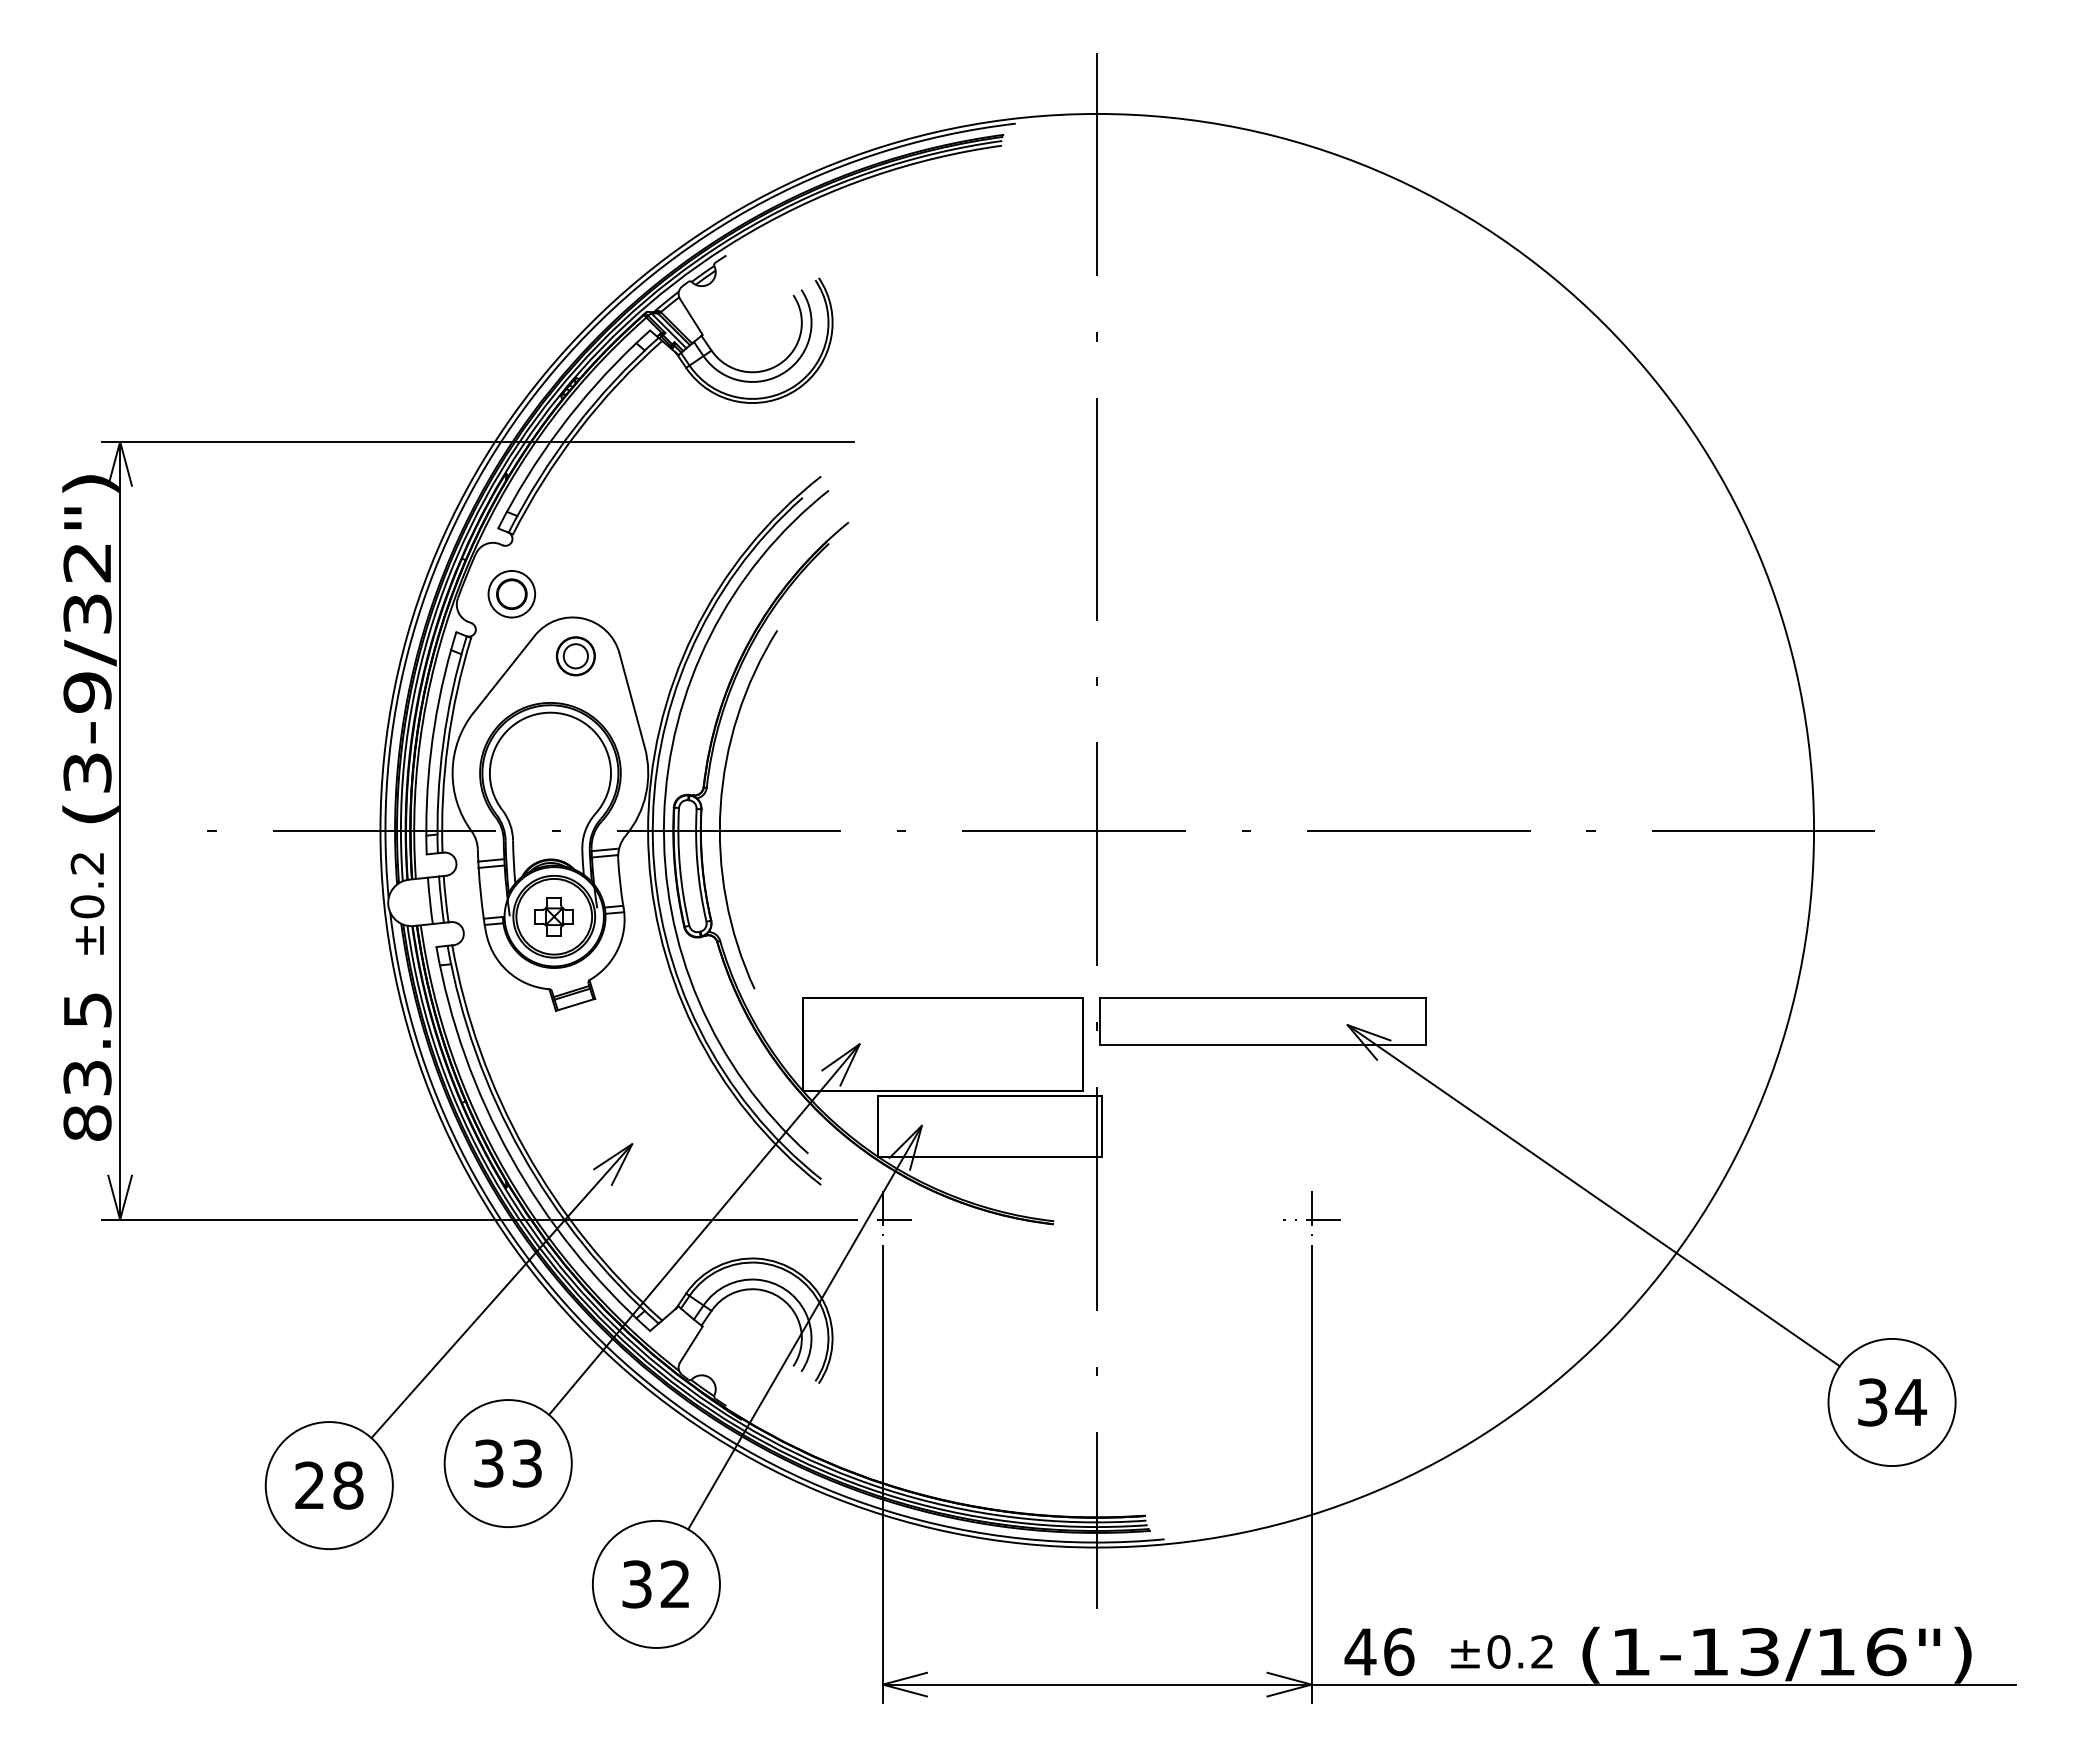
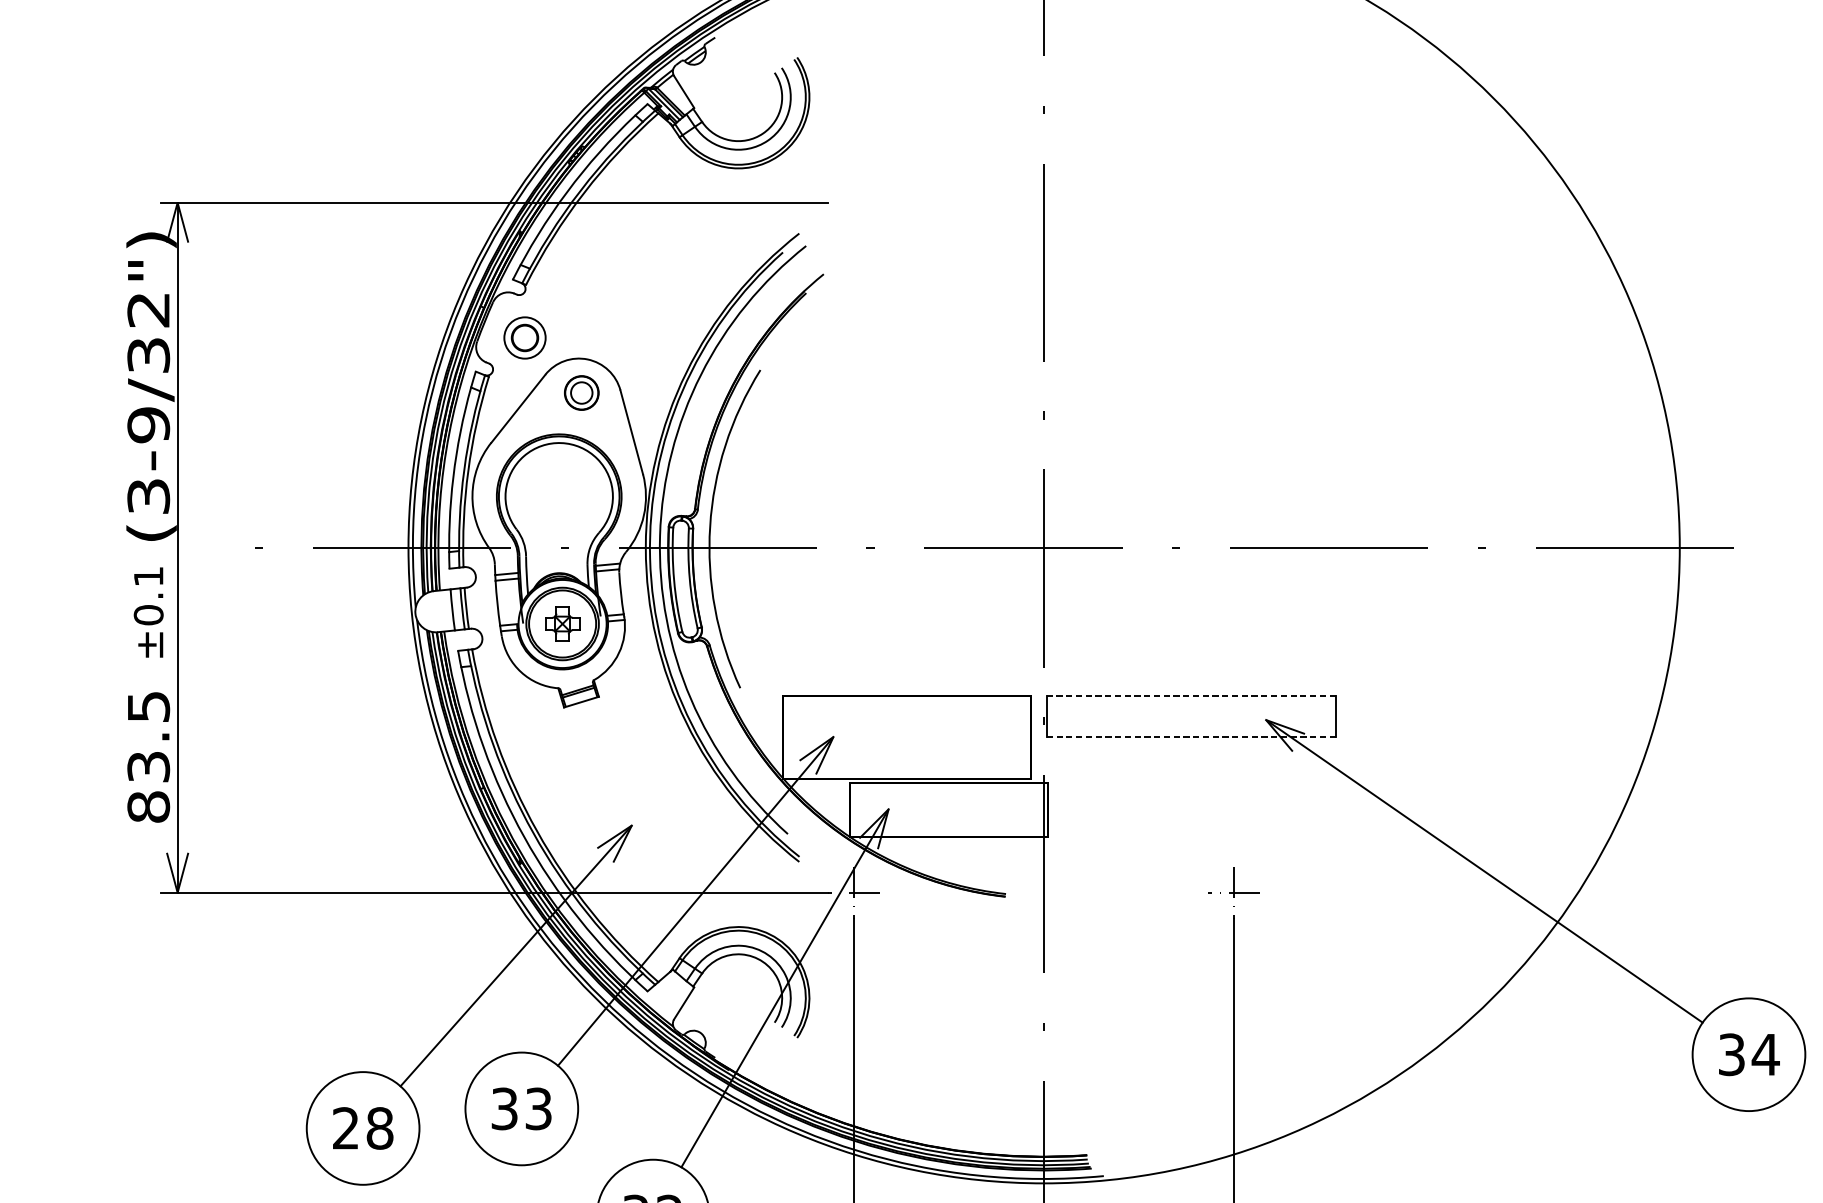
text: (86, 863) -> (147, 576), ±0.2 -> ±0.1
line: (1263, 998) -> (1191, 696), solid -> dashed
line: (1262, 1044) -> (1190, 737), solid -> dashed

